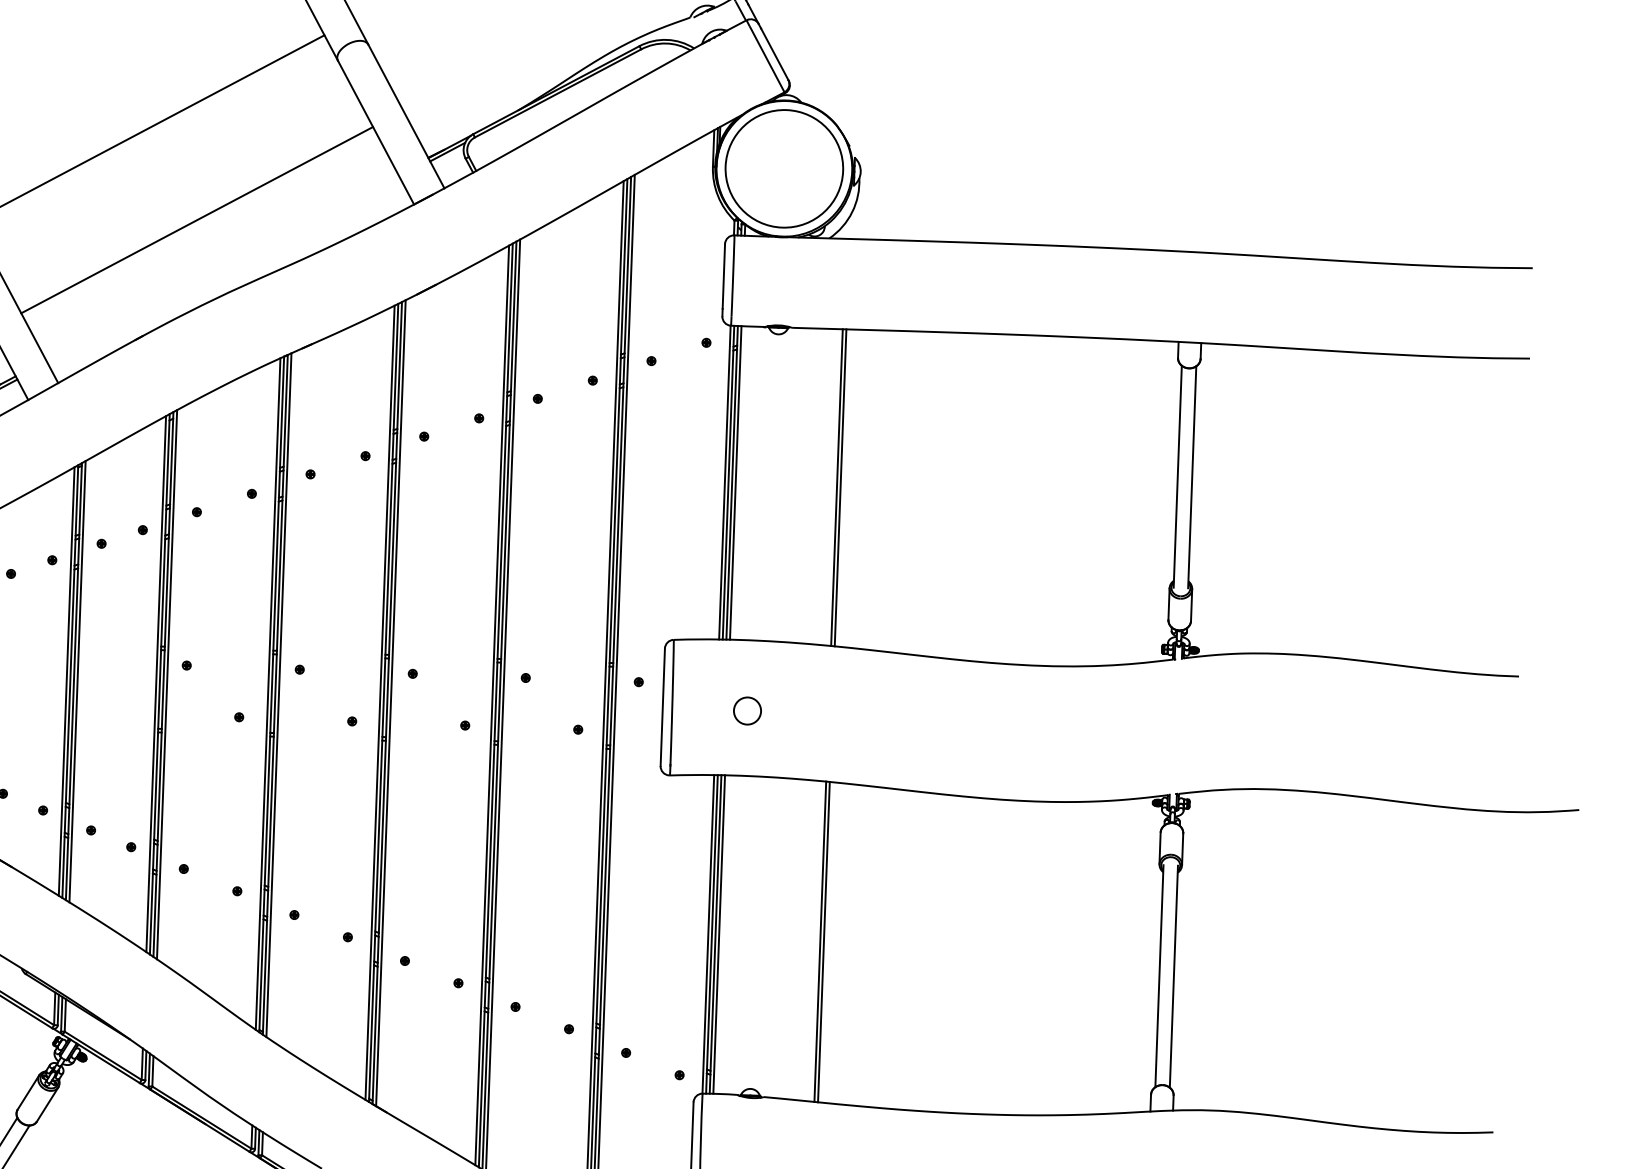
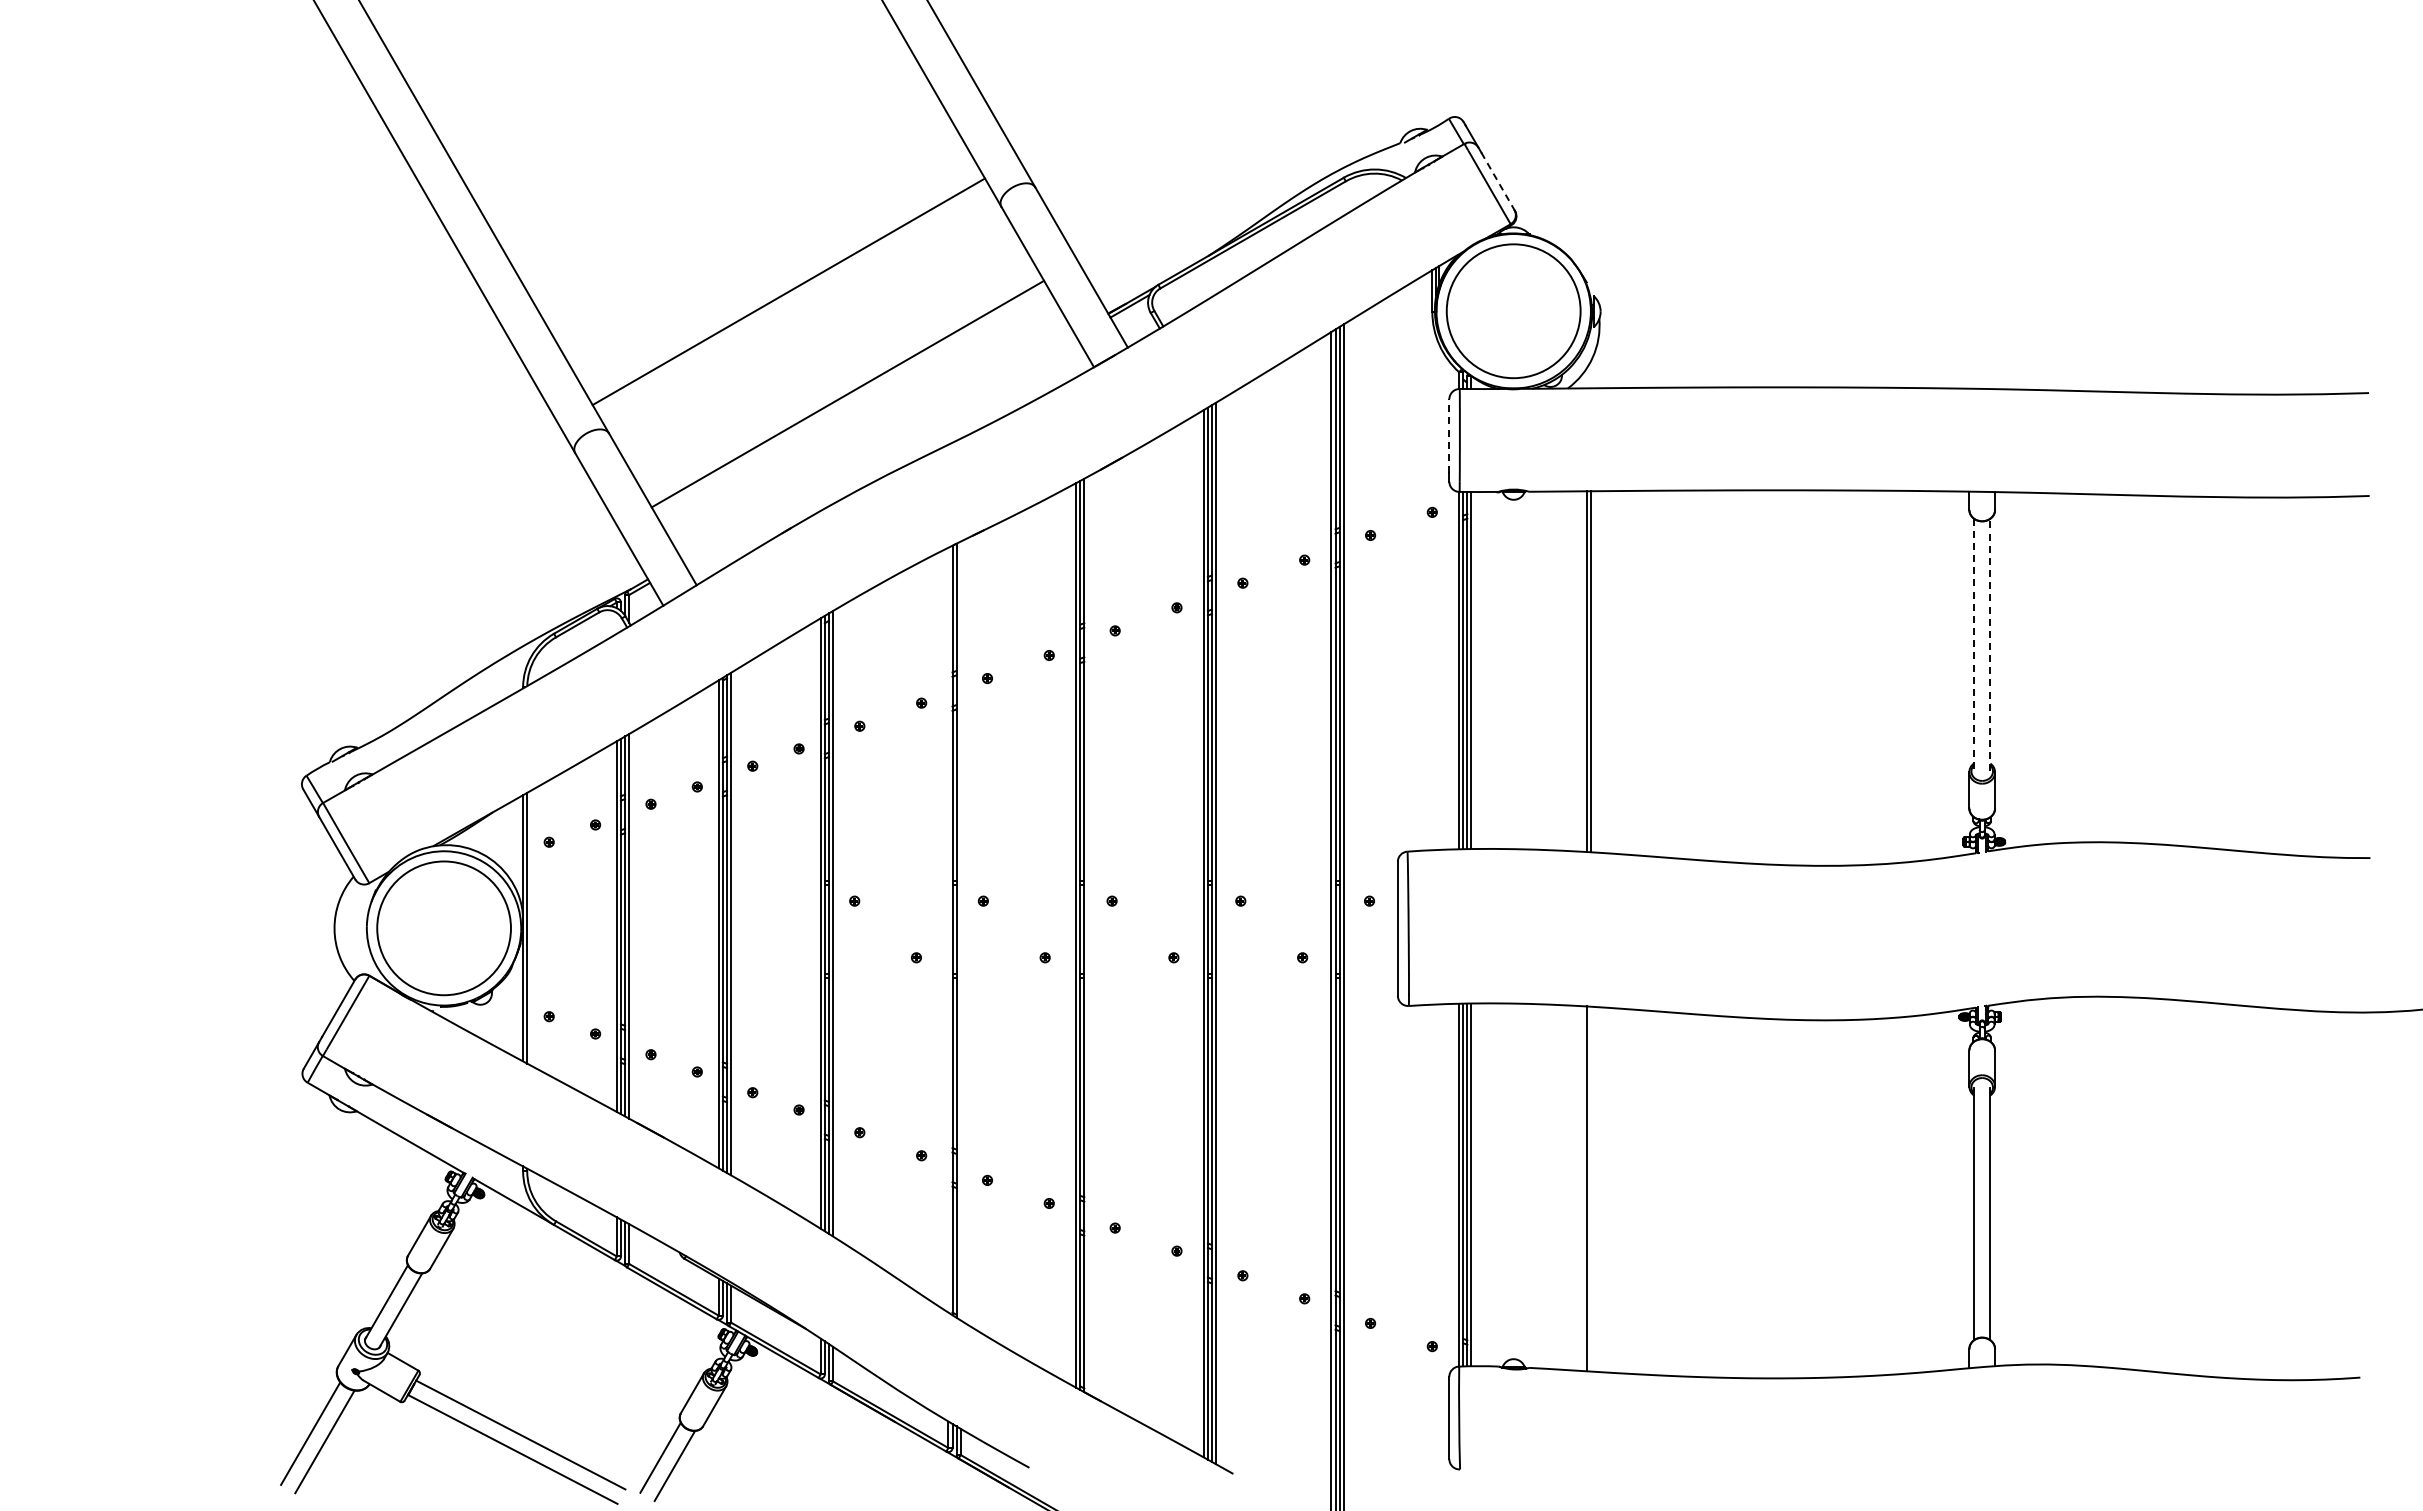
line: (775, 54) -> (1498, 181), solid -> dashed
line: (723, 276) -> (1449, 436), solid -> dashed
line: (1192, 476) -> (1990, 644), solid -> dashed
line: (1177, 477) -> (1973, 645), solid -> dashed
line: (268, 693) -> (948, 929), removed
line: (278, 694) -> (960, 930), removed
line: (390, 703) -> (1088, 935), removed
circle: (747, 711) -> (1494, 929), removed
line: (823, 941) -> (1590, 1188), removed

